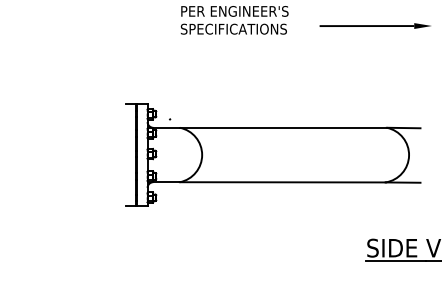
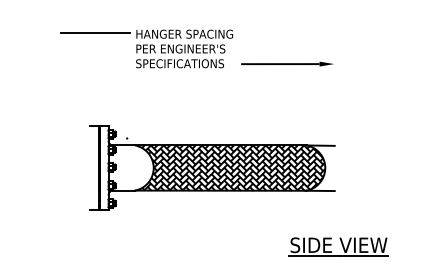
part: (375, 25) -> (287, 63), moved
hatch: (295, 154) -> (231, 167), added

